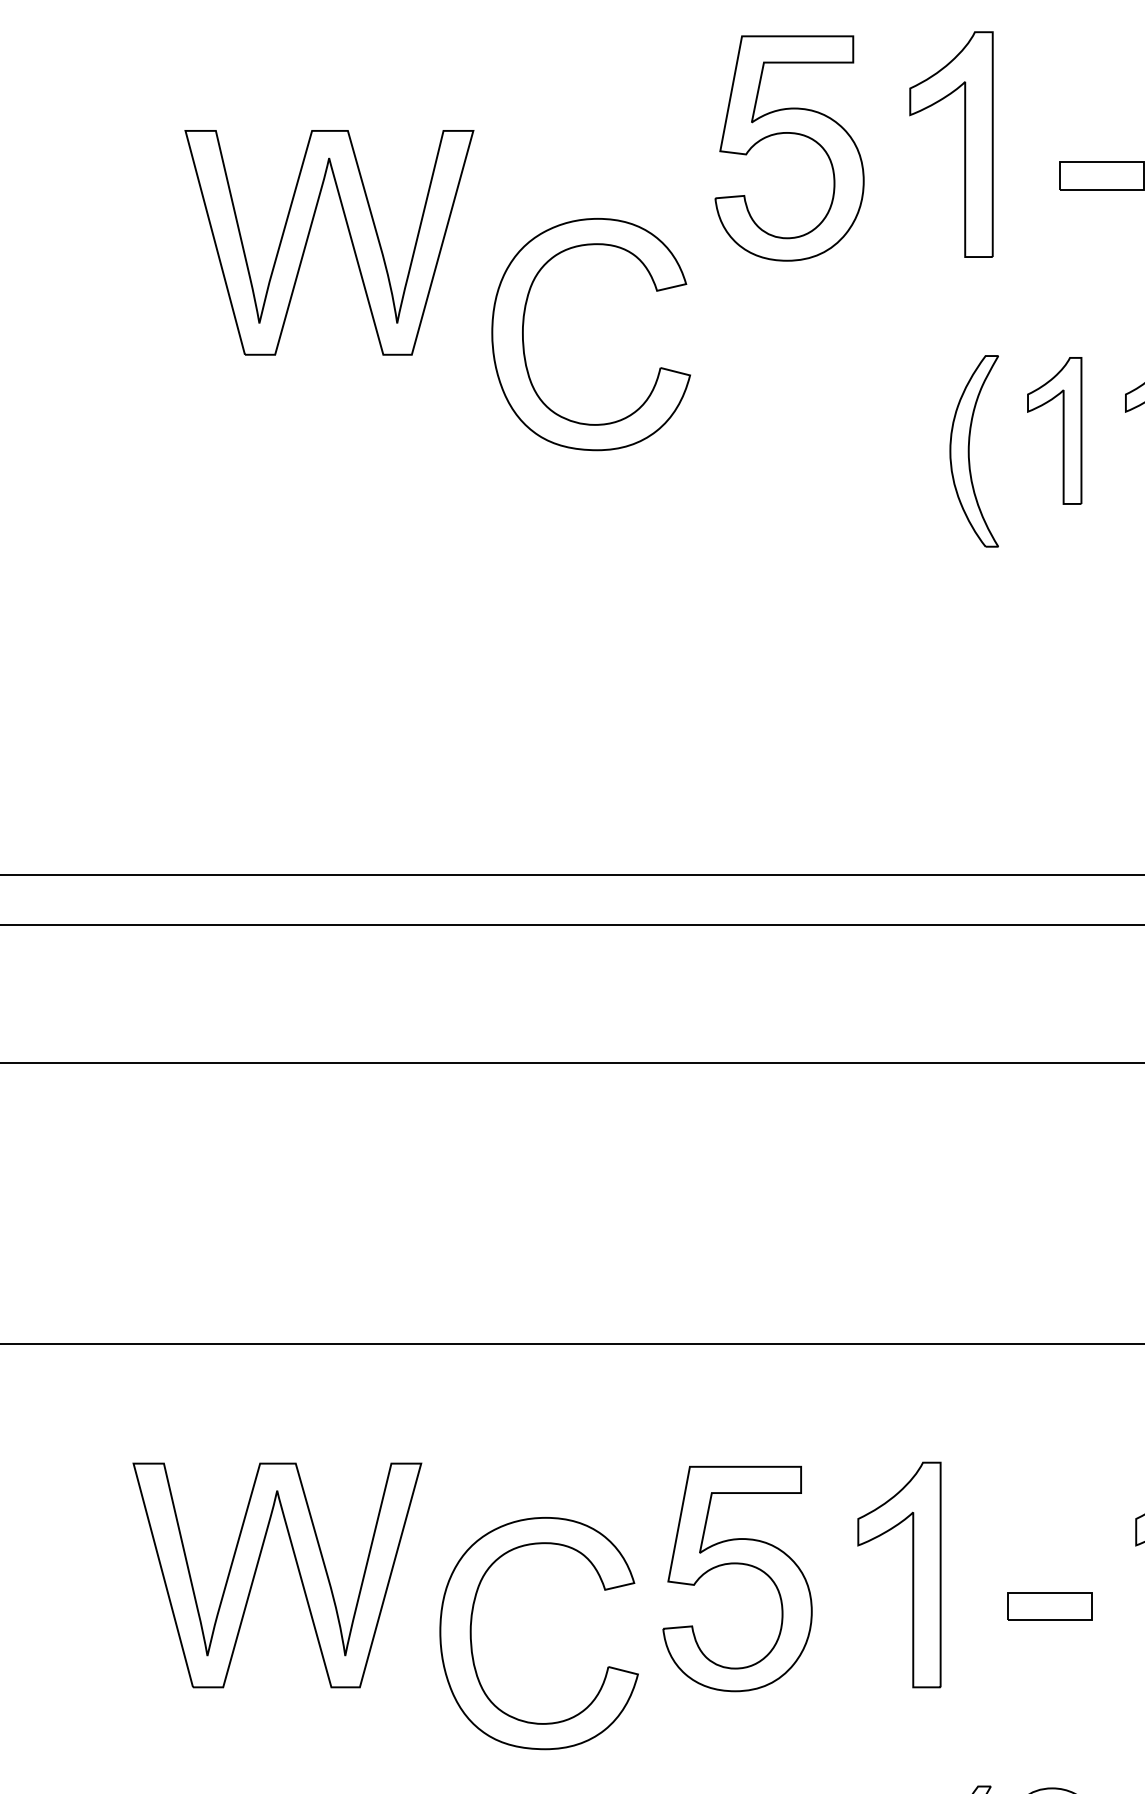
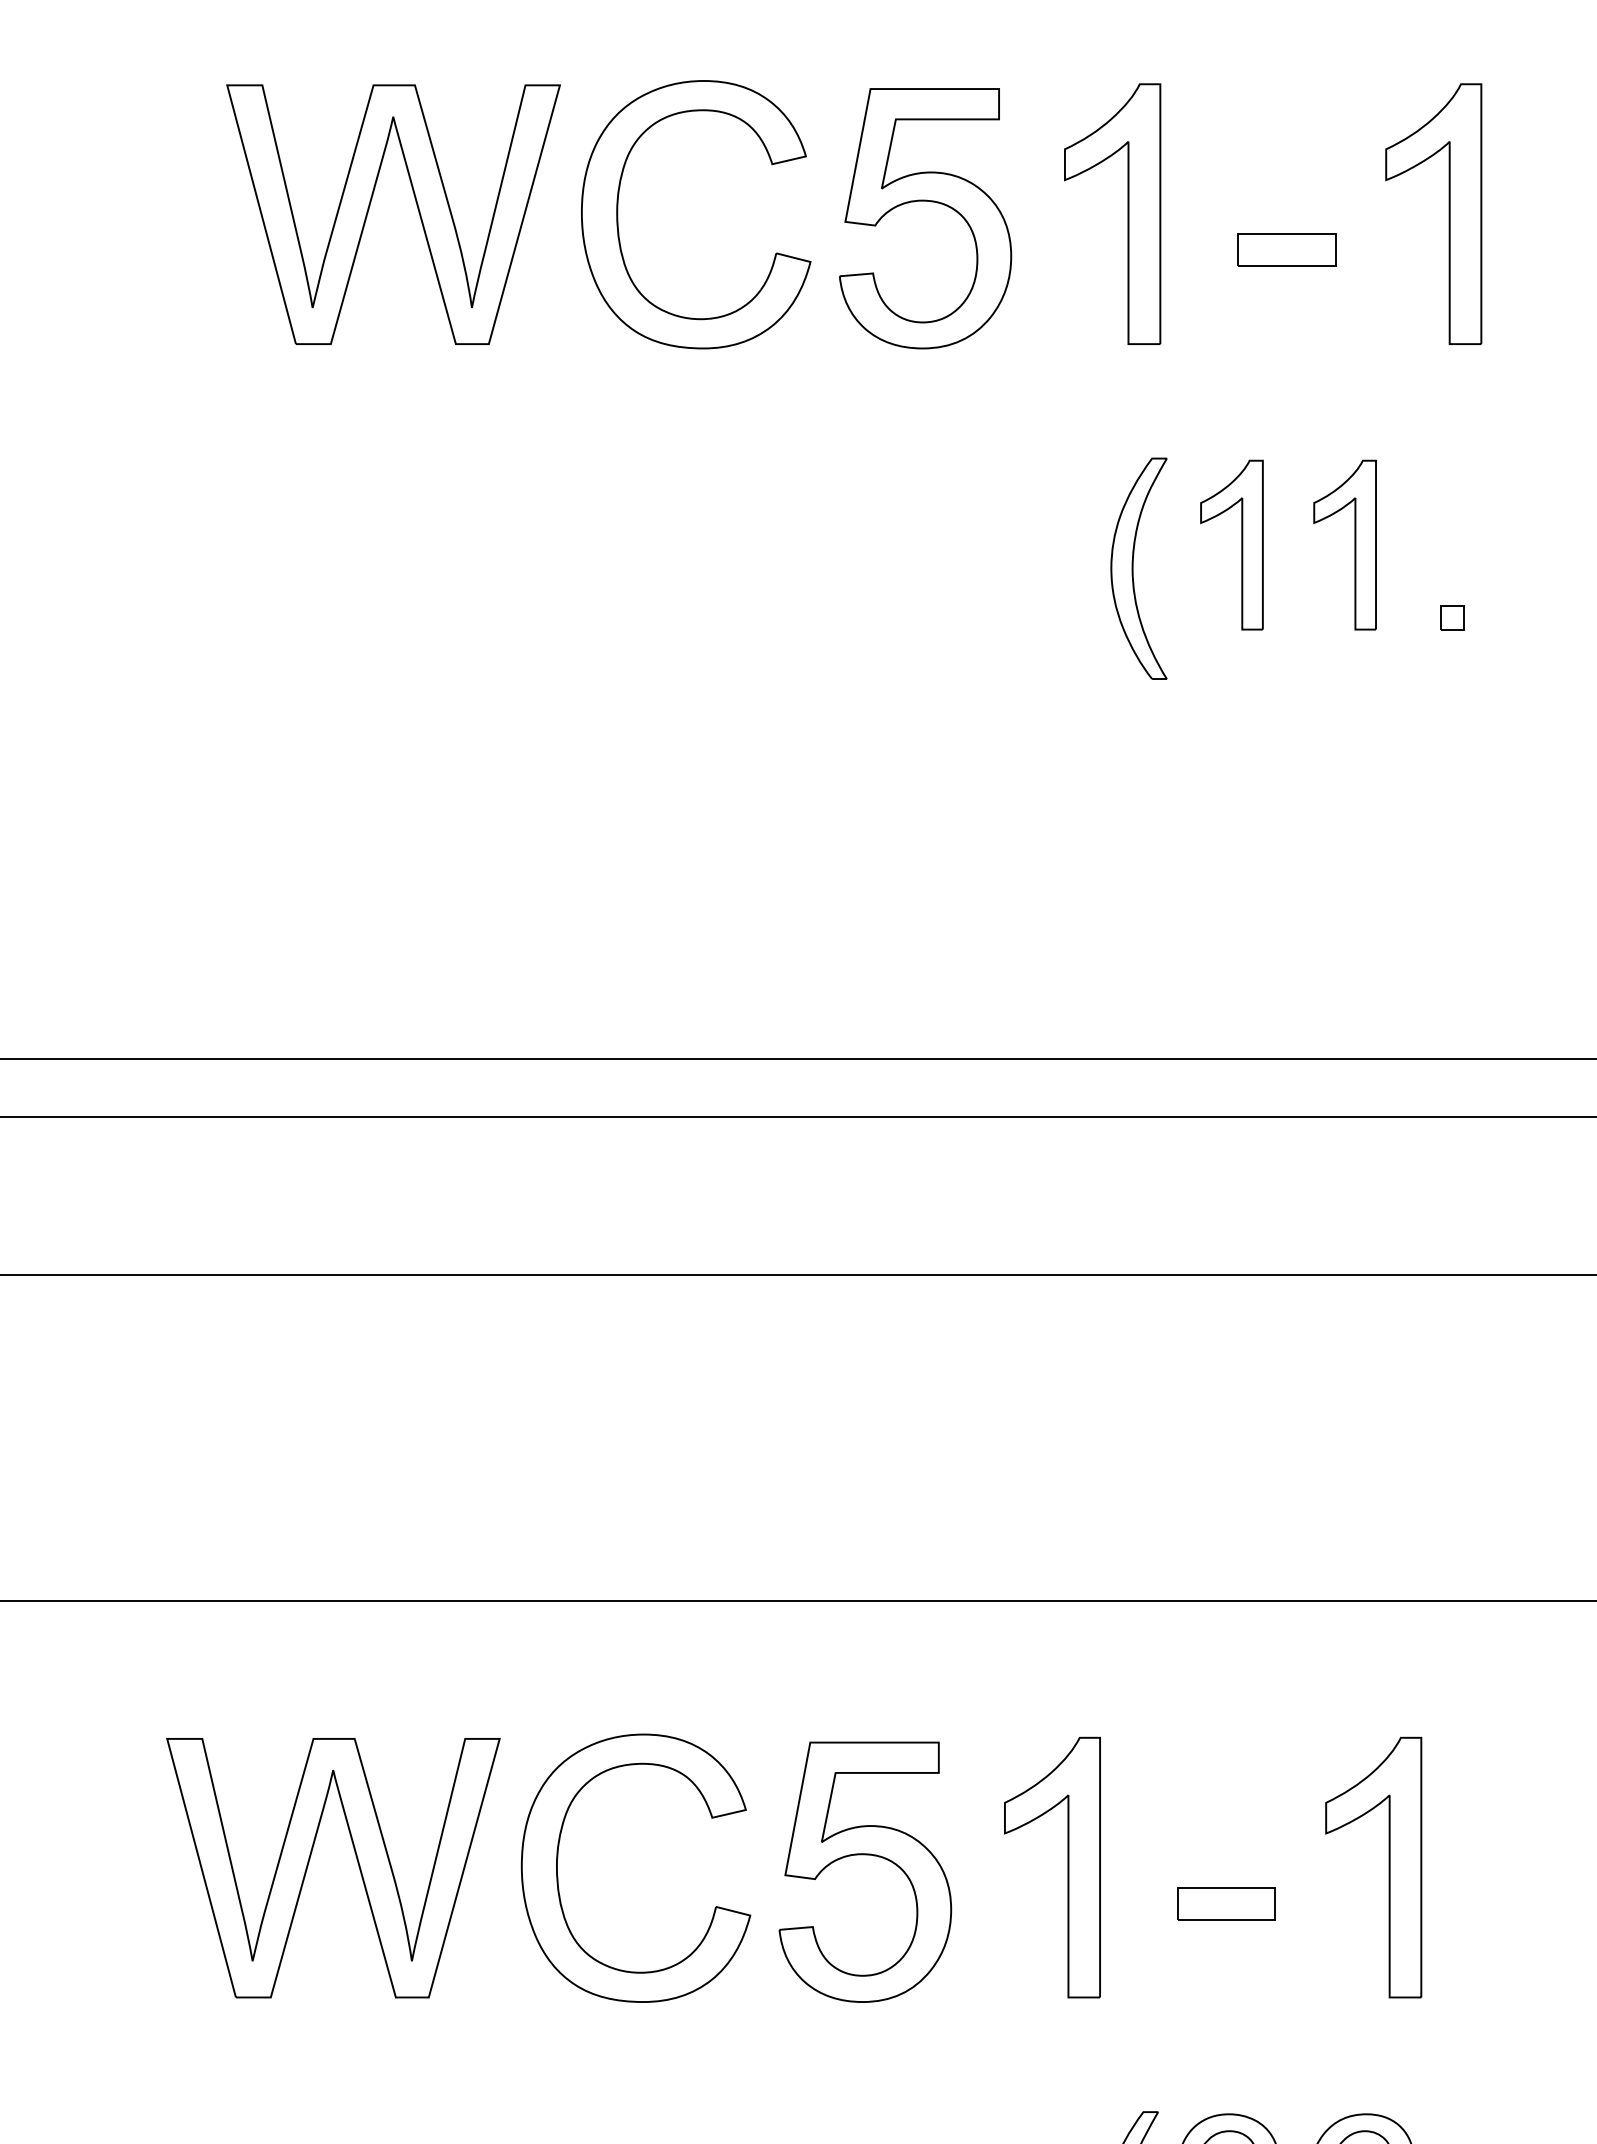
part: (309, 235) -> (370, 206), moved
part: (524, 334) -> (618, 214), moved
part: (472, 1640) -> (558, 1876), moved

